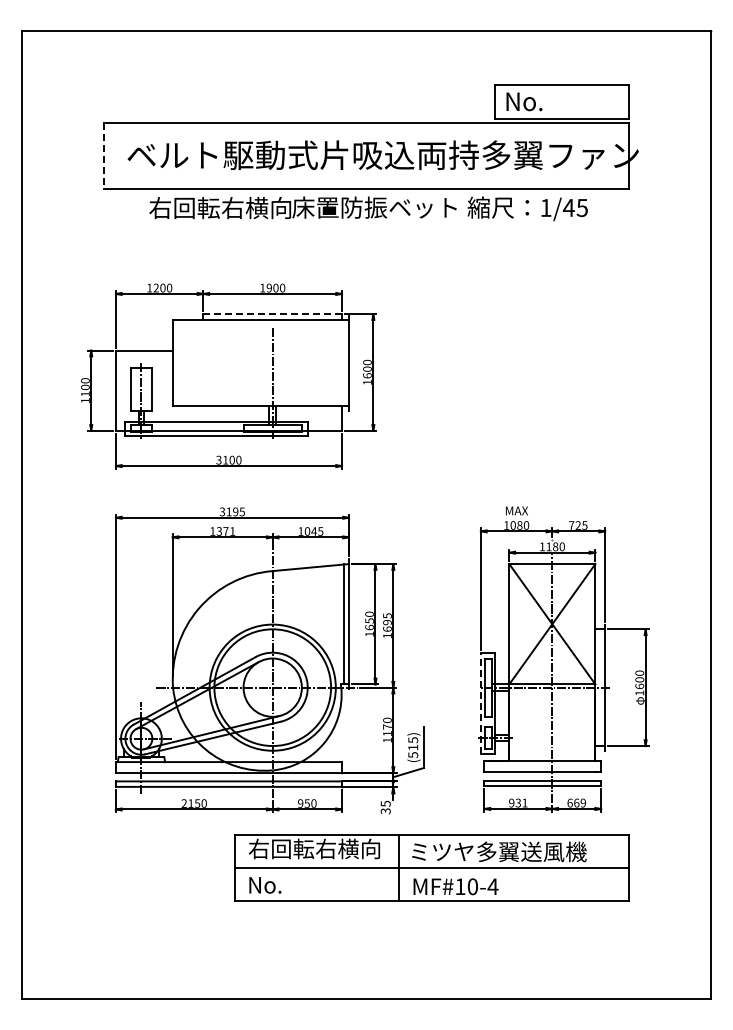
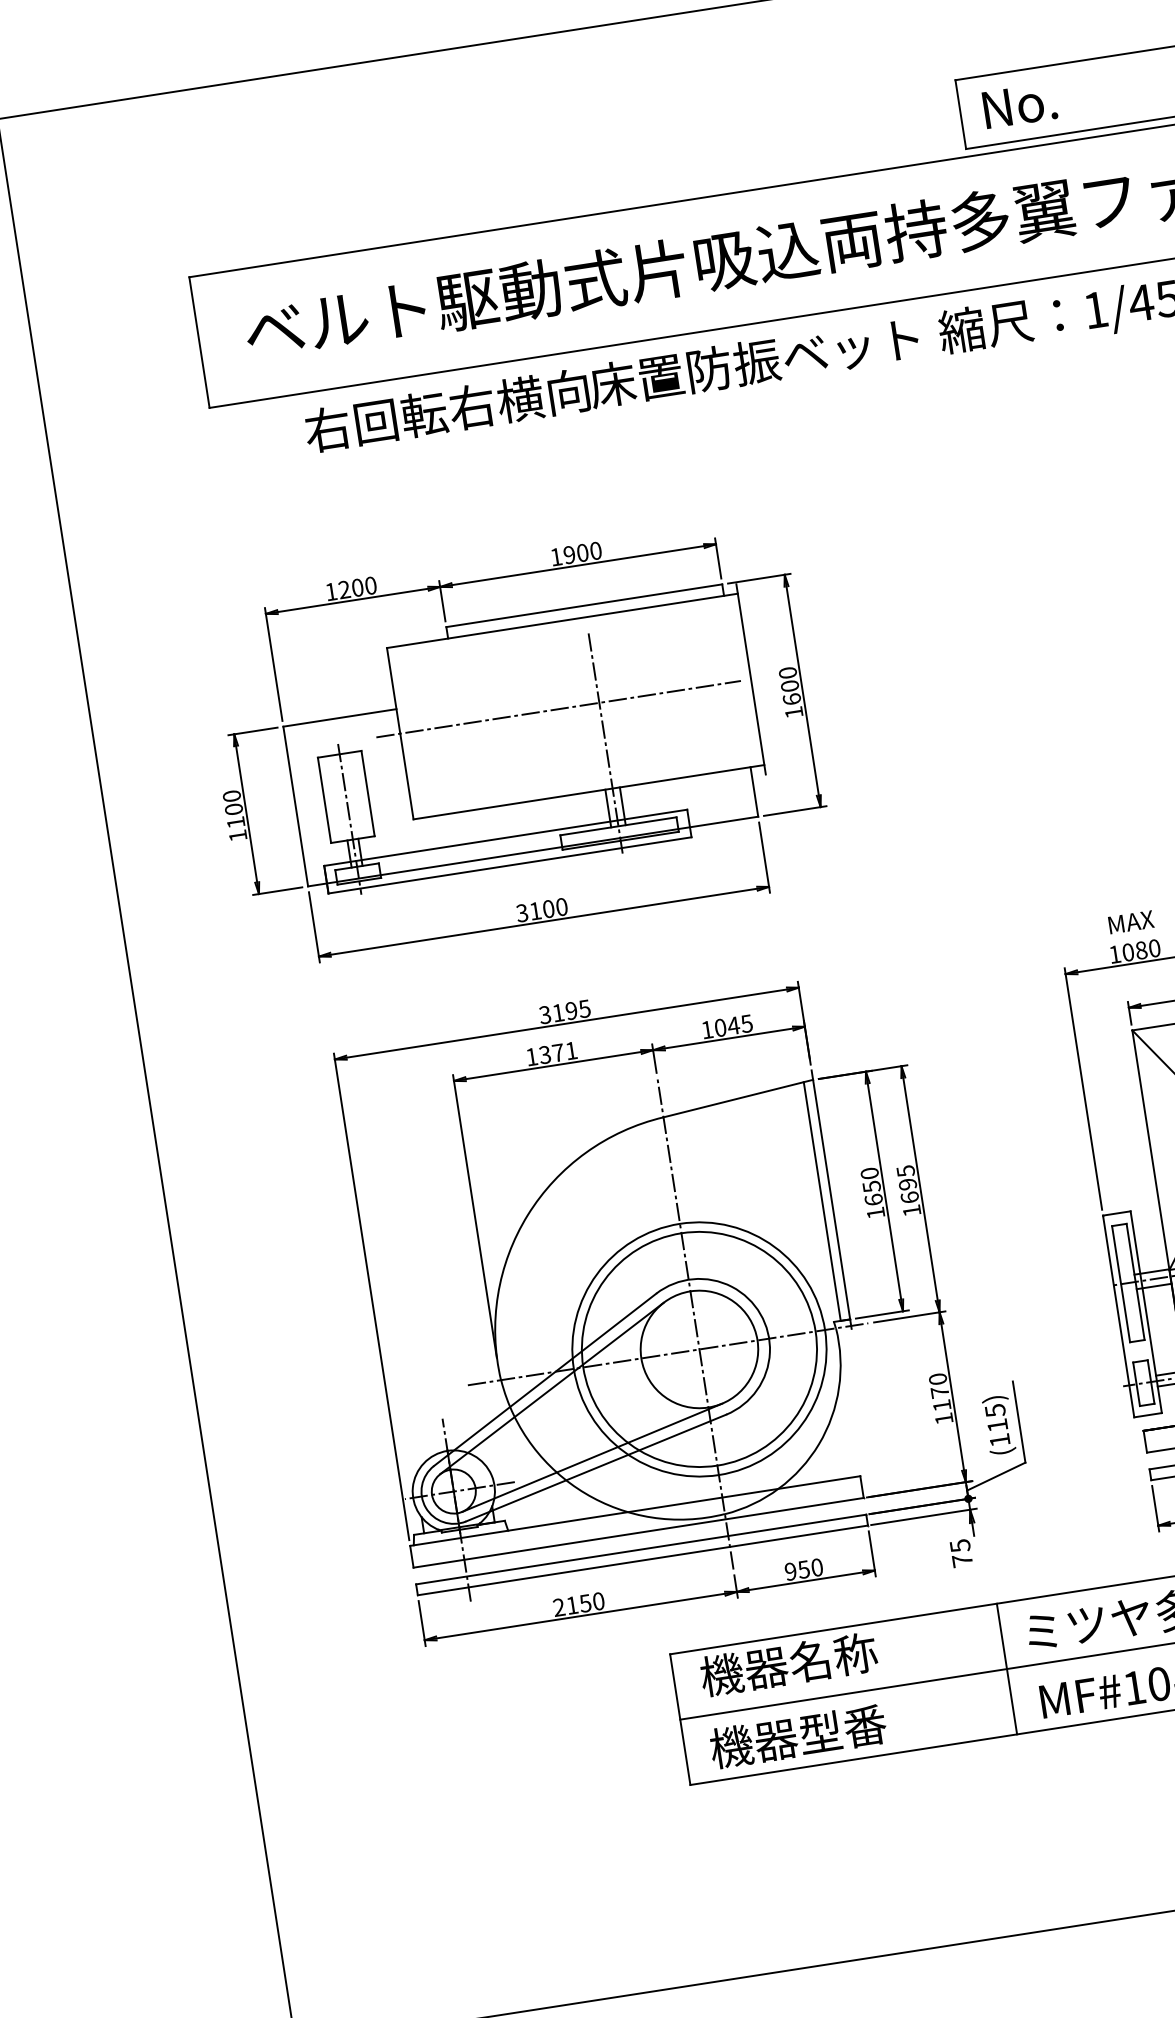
line: (103, 155) -> (198, 342), dashed -> solid
line: (273, 314) -> (585, 606), dashed -> solid
line: (251, 362) -> (556, 708), added
line: (480, 703) -> (1117, 1316), dashed -> solid
text: (413, 755) -> (1000, 1441), (515) -> (115)
text: (385, 811) -> (962, 1561), 35 -> 75
text: (314, 848) -> (832, 1656), 右回転右横向 -> 機器名称
text: (291, 884) -> (797, 1735), No. -> 機器型番

